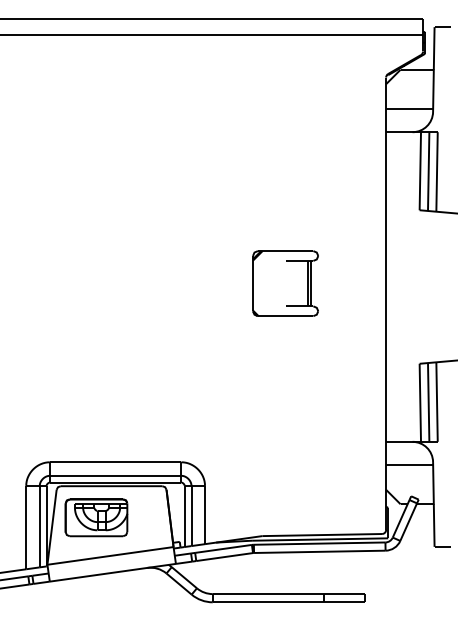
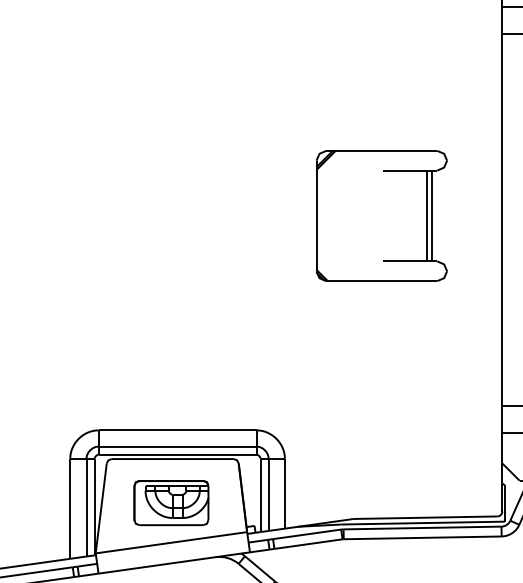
part: (285, 283) -> (381, 215), size x1.67
part: (96, 517) -> (171, 502), moved

